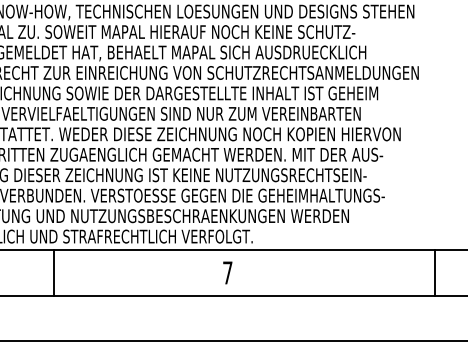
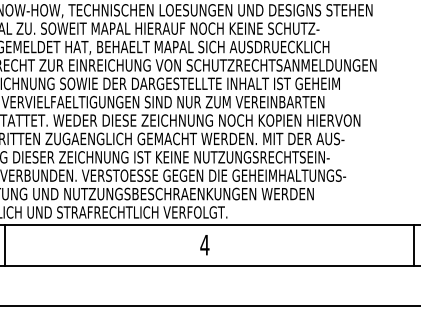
line: (54, 272) -> (5, 244), moved
line: (435, 272) -> (413, 244), moved
text: (227, 273) -> (204, 245), 7 -> 4

